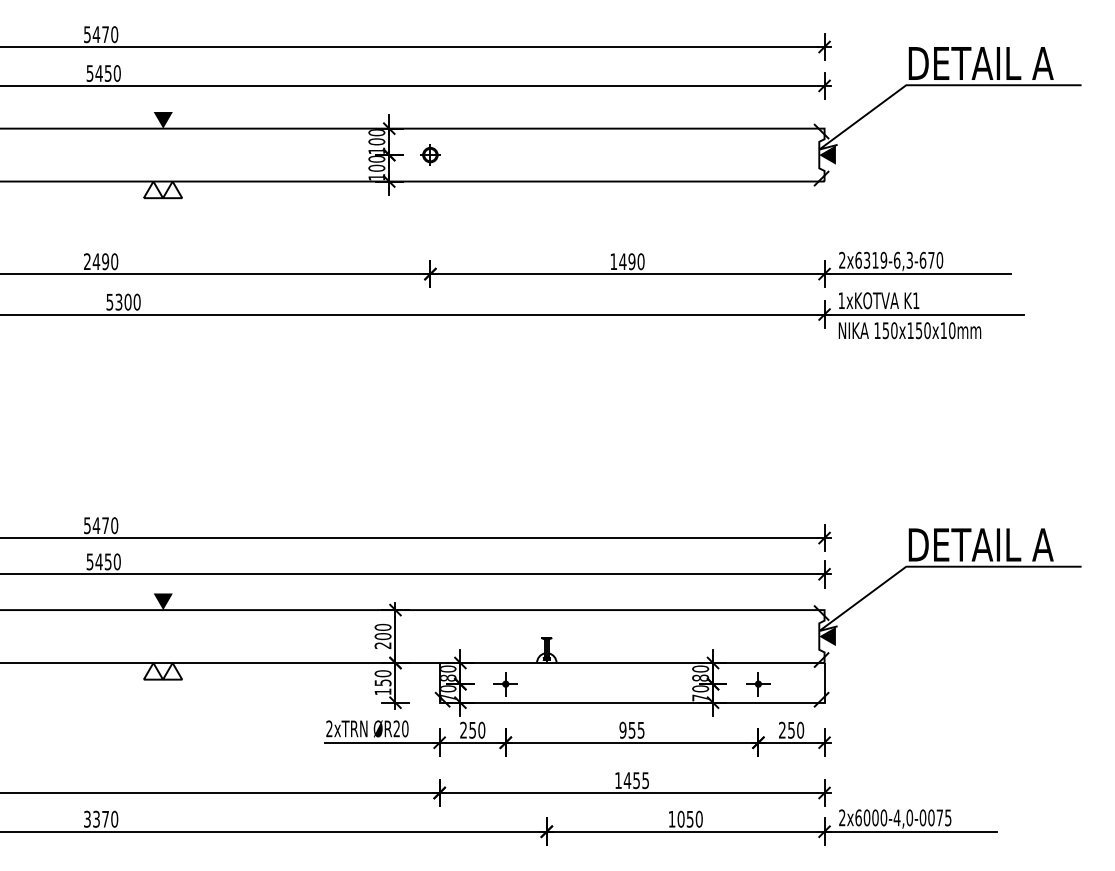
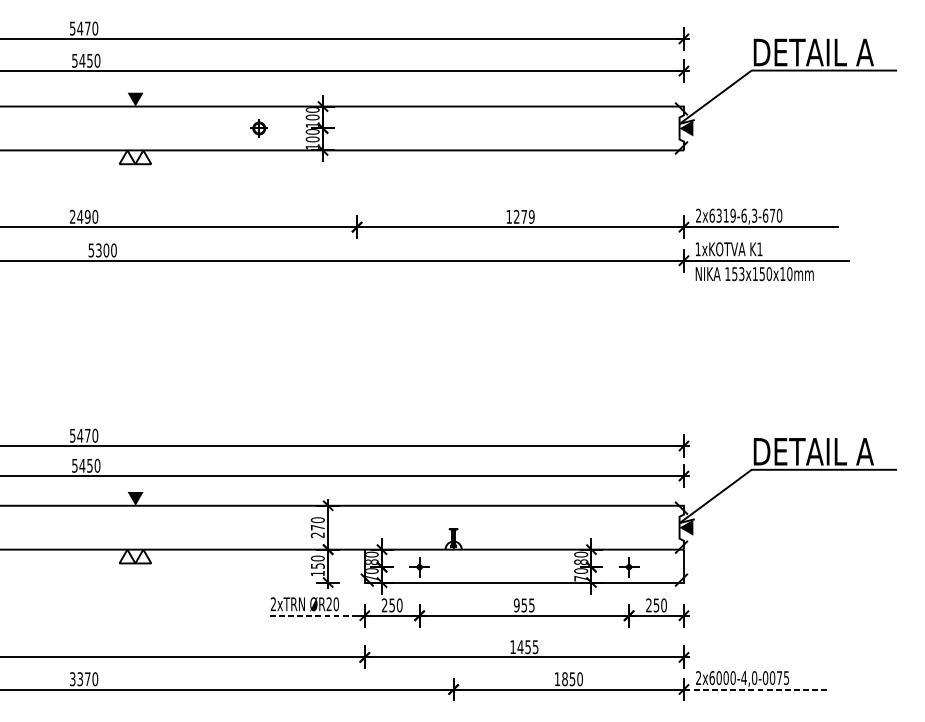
part: (430, 154) -> (259, 127), moved
text: (631, 261) -> (523, 216), 1490 -> 1279
text: (894, 330) -> (741, 273), 150x150x10mm -> 153x150x10mm
text: (382, 636) -> (317, 527), 200 -> 270
line: (382, 742) -> (317, 615), solid -> dashed
text: (680, 819) -> (564, 679), 1050 -> 1850
line: (910, 831) -> (755, 689), solid -> dashed

